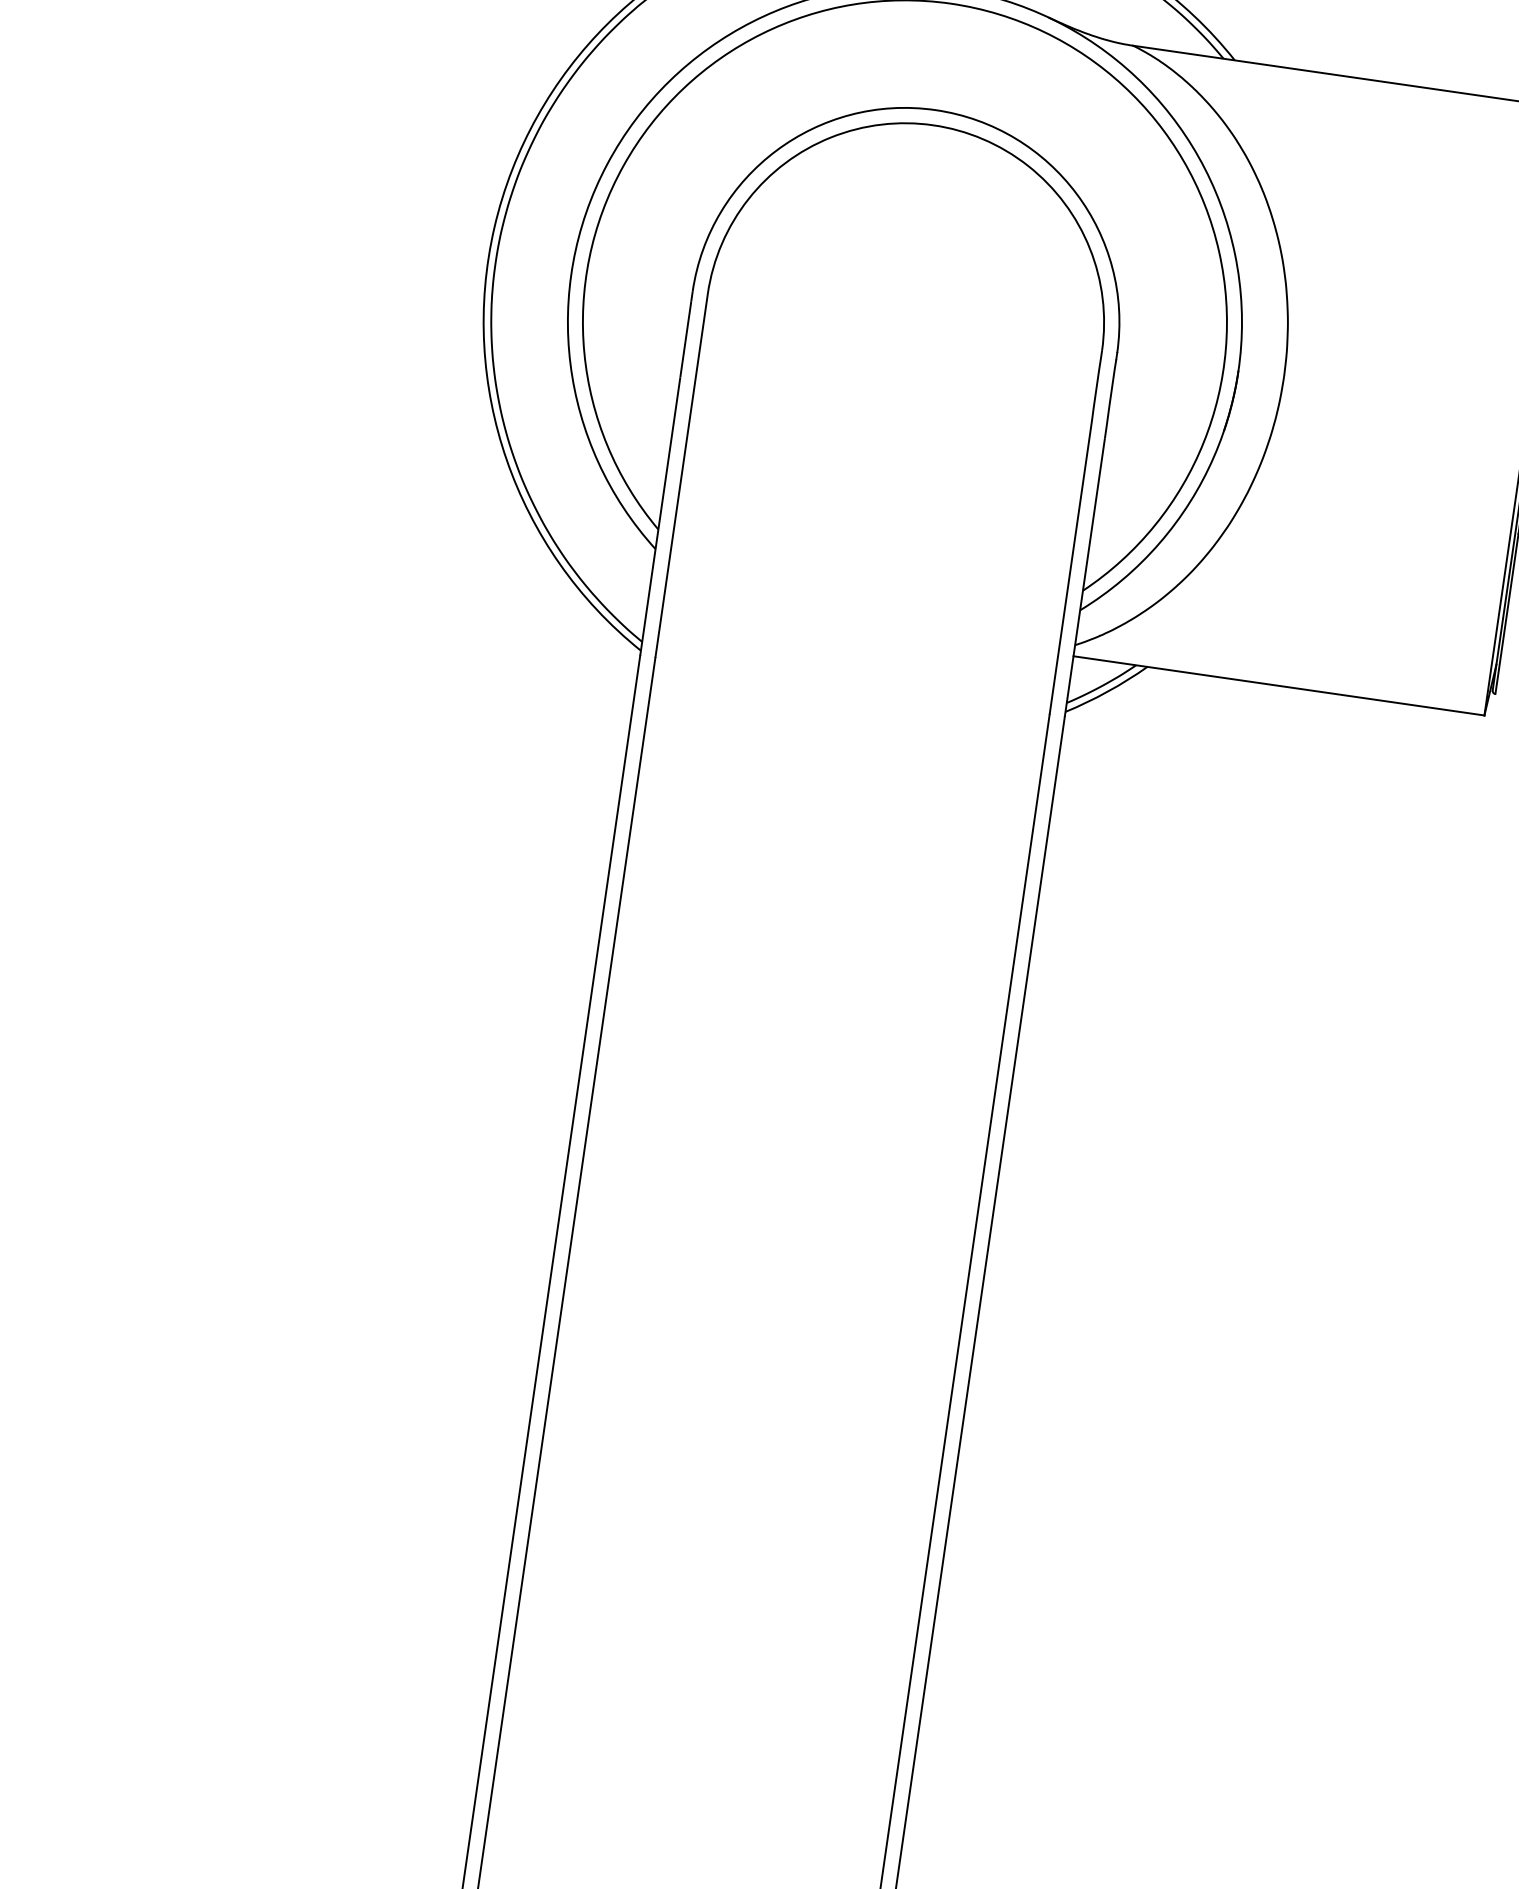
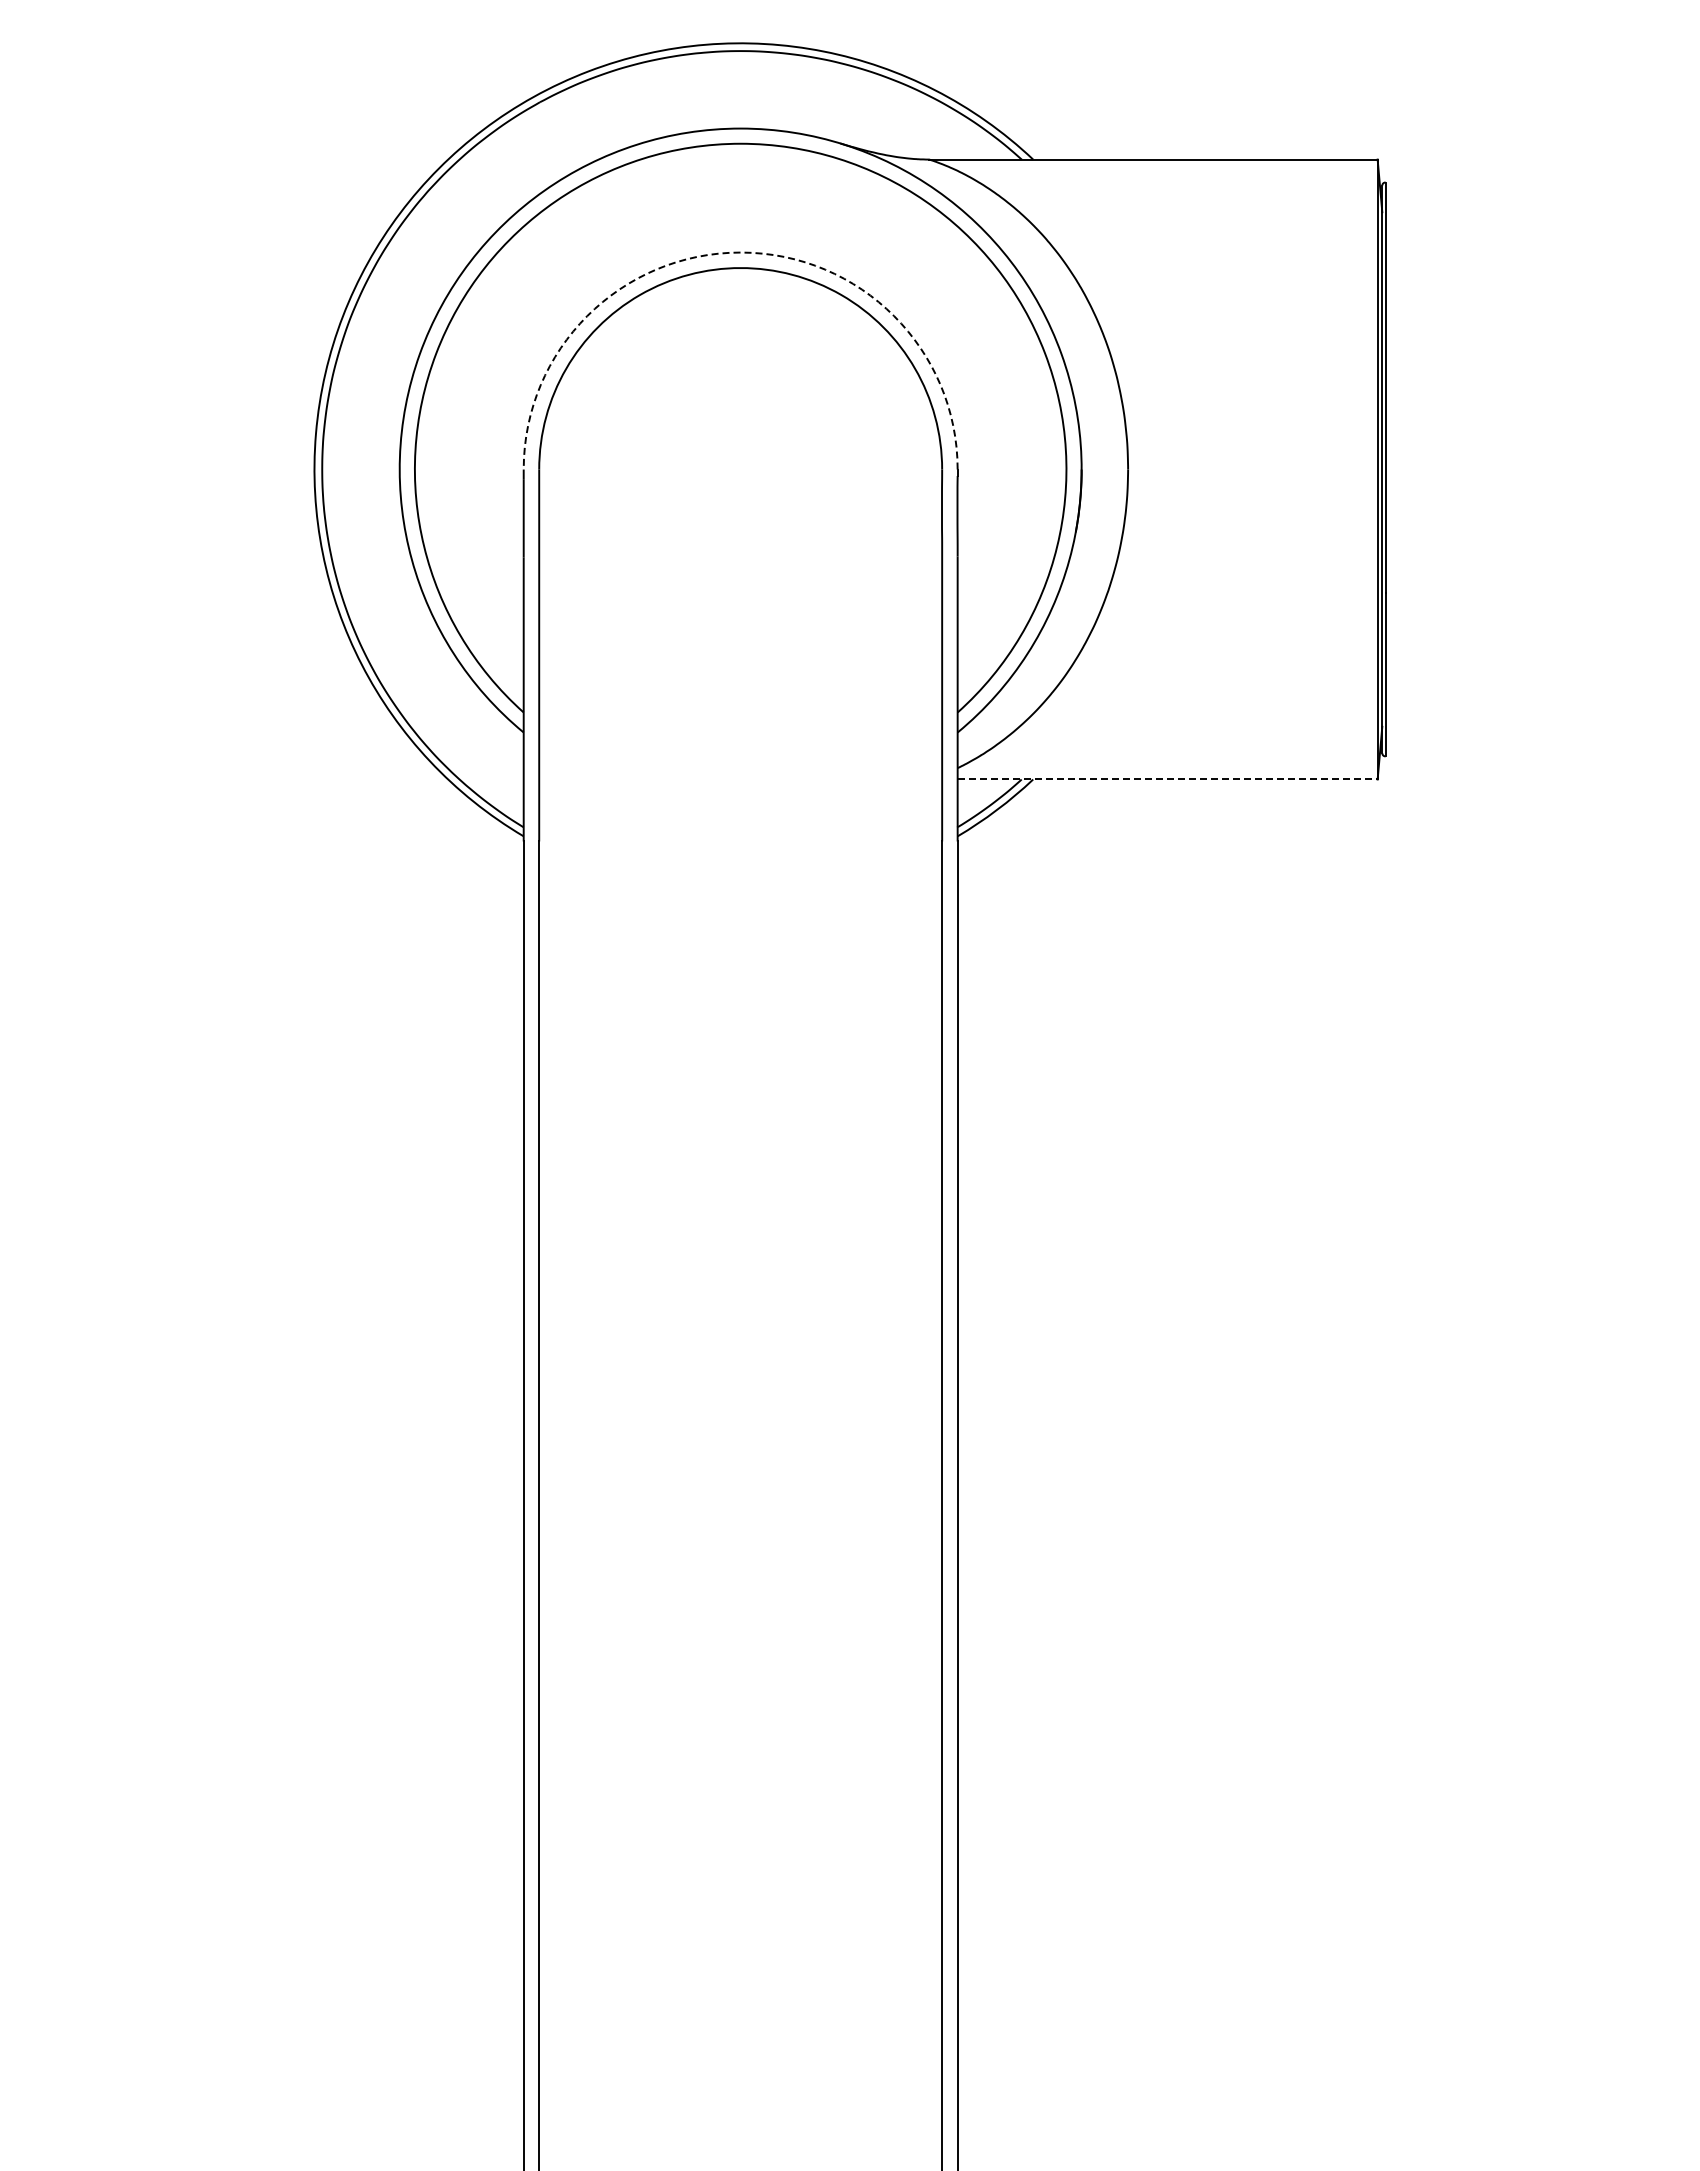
arc: (935, 110) -> (740, 252), solid -> dashed
line: (1278, 685) -> (1167, 779), solid -> dashed

